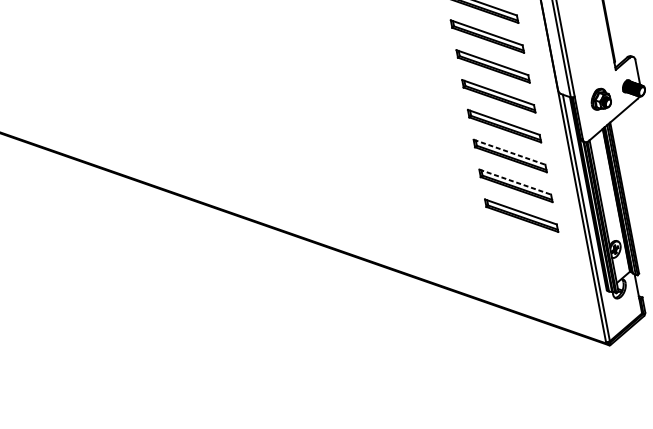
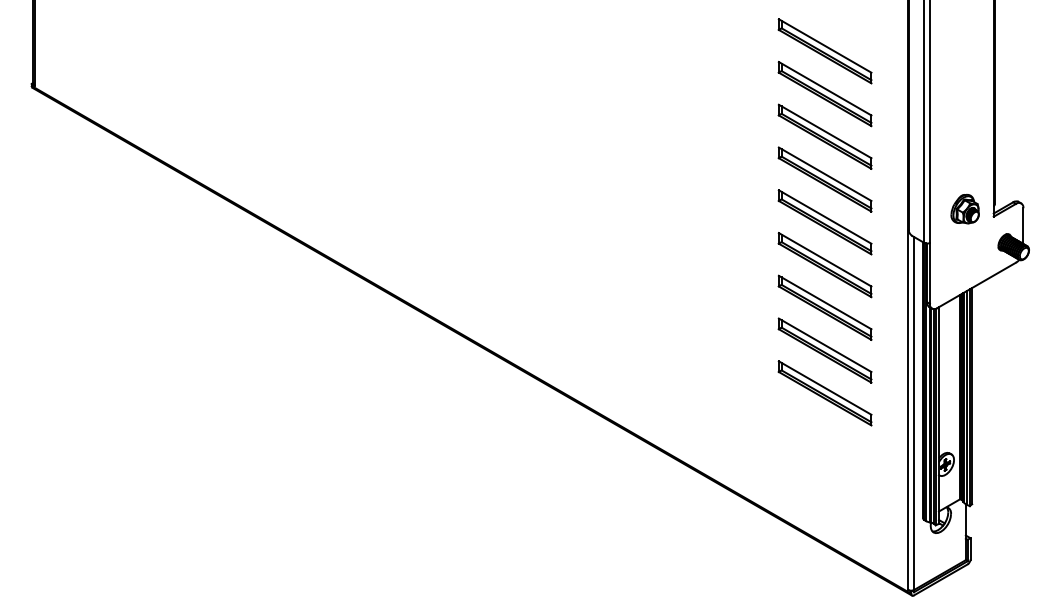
part: (600, 98) -> (964, 208), moved
line: (509, 152) -> (825, 302), dashed -> solid
line: (515, 182) -> (825, 345), dashed -> solid

